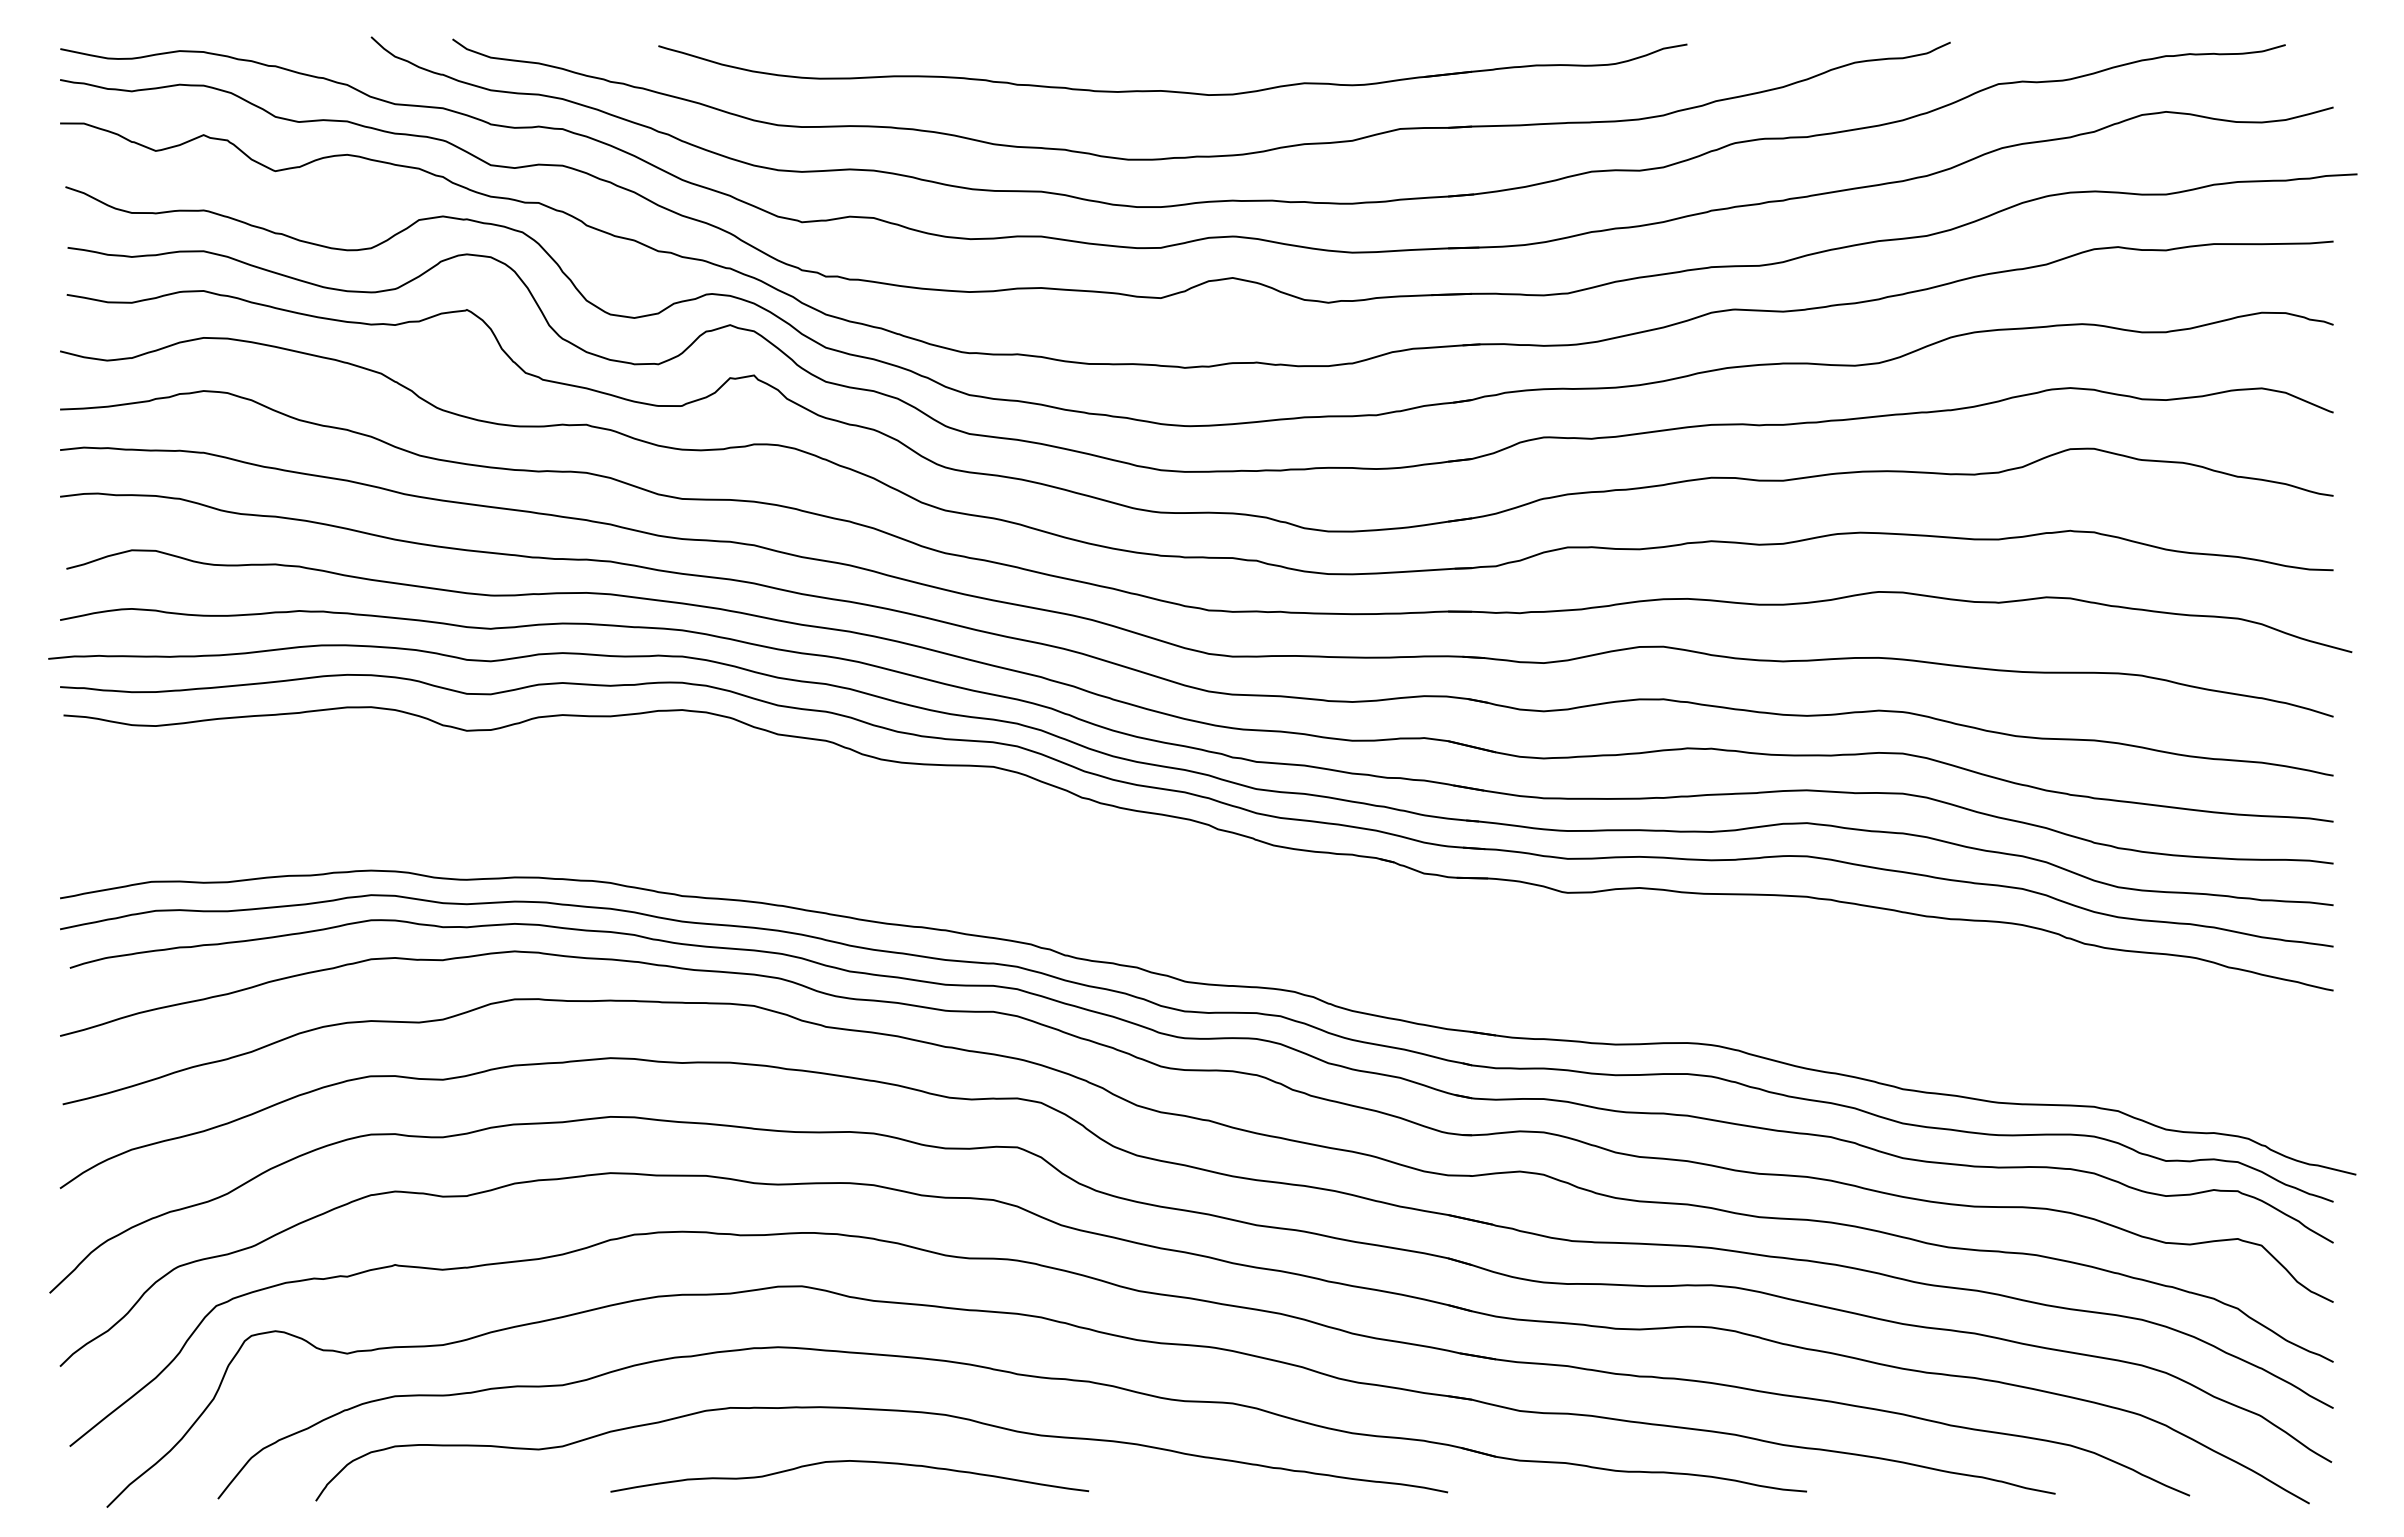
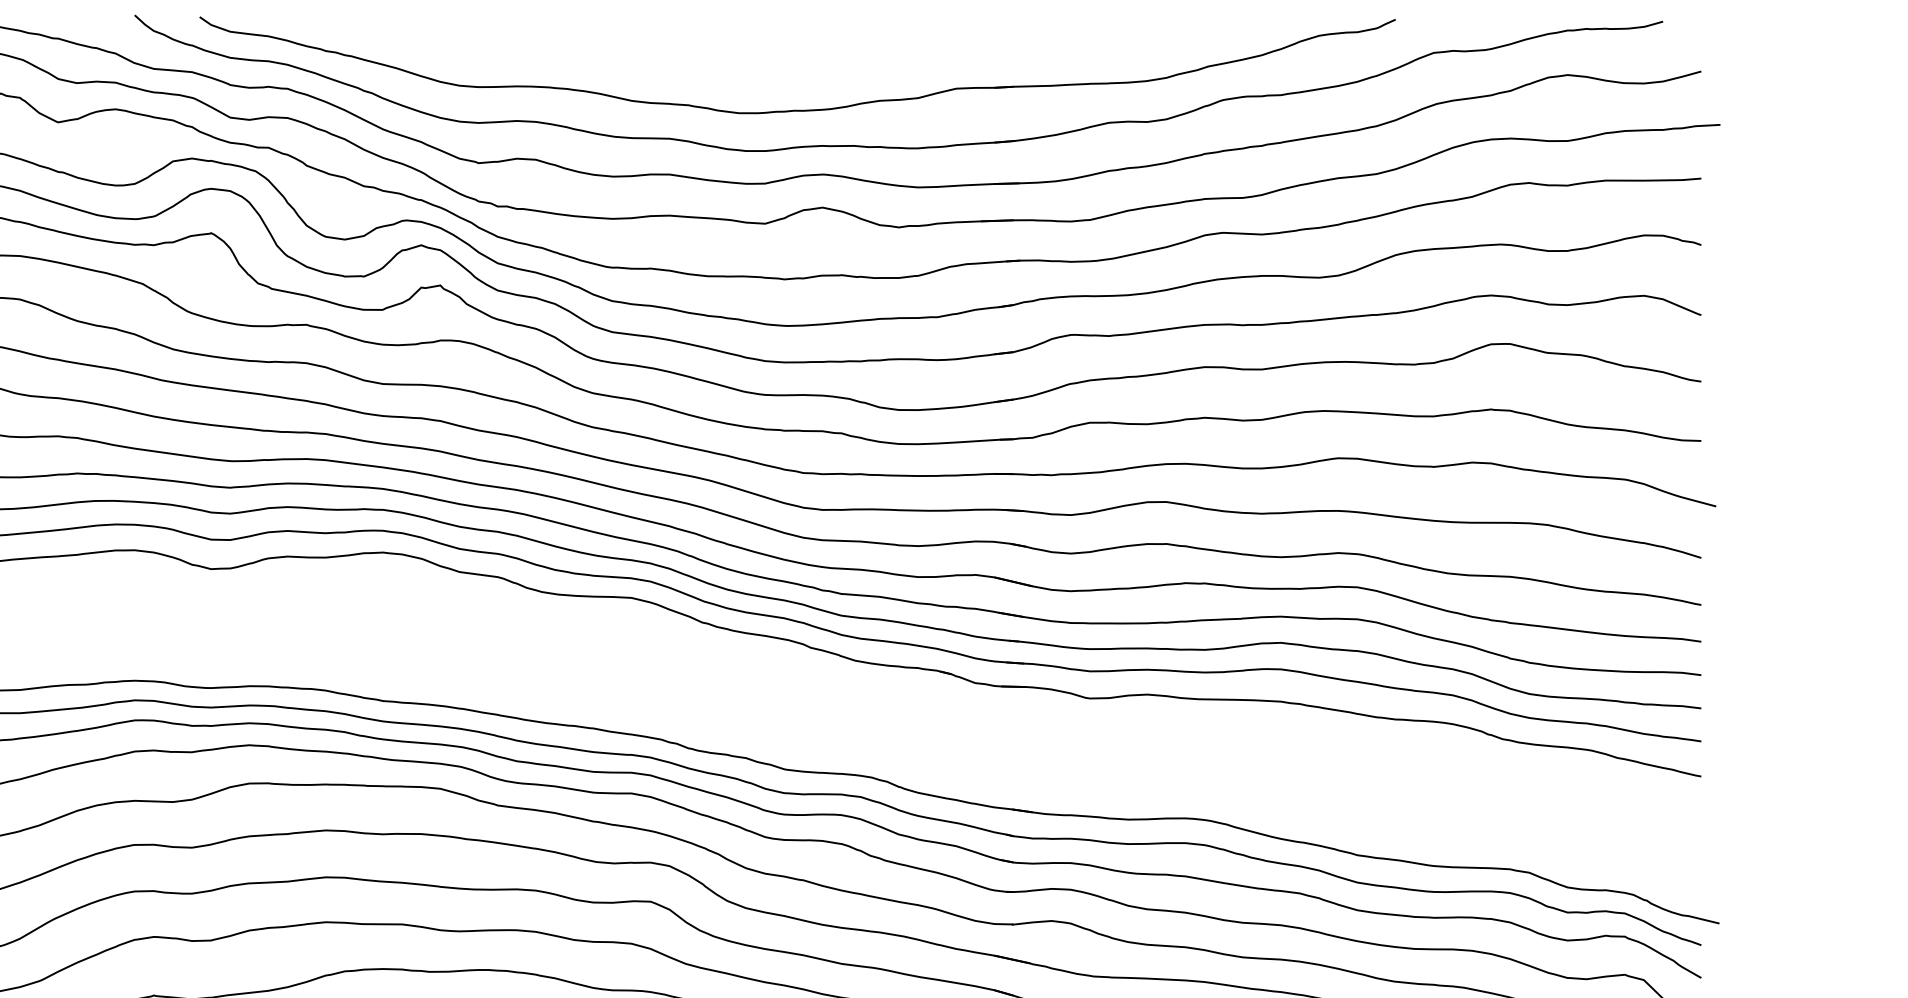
part: (1172, 90) -> (774, 57), removed

